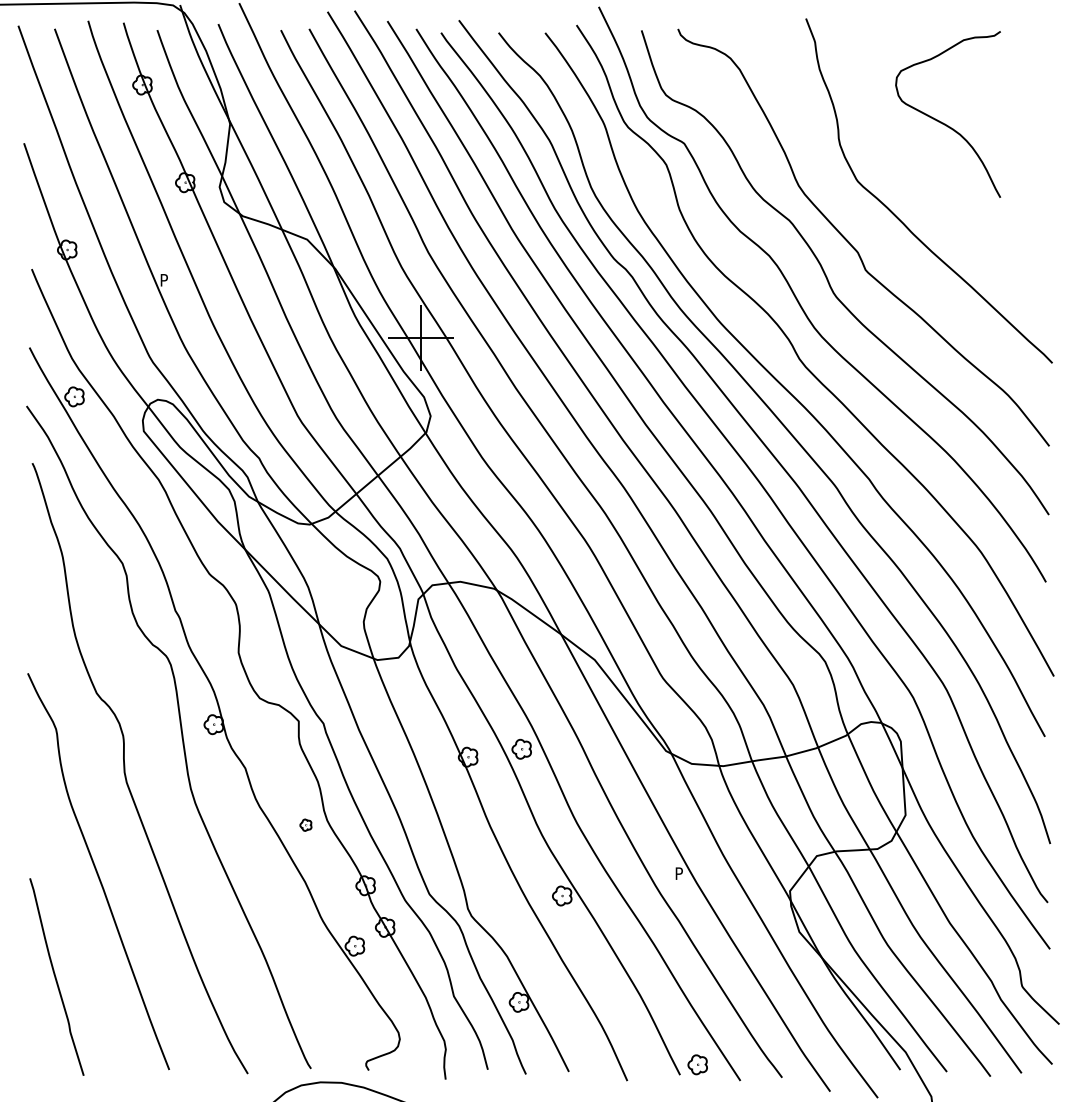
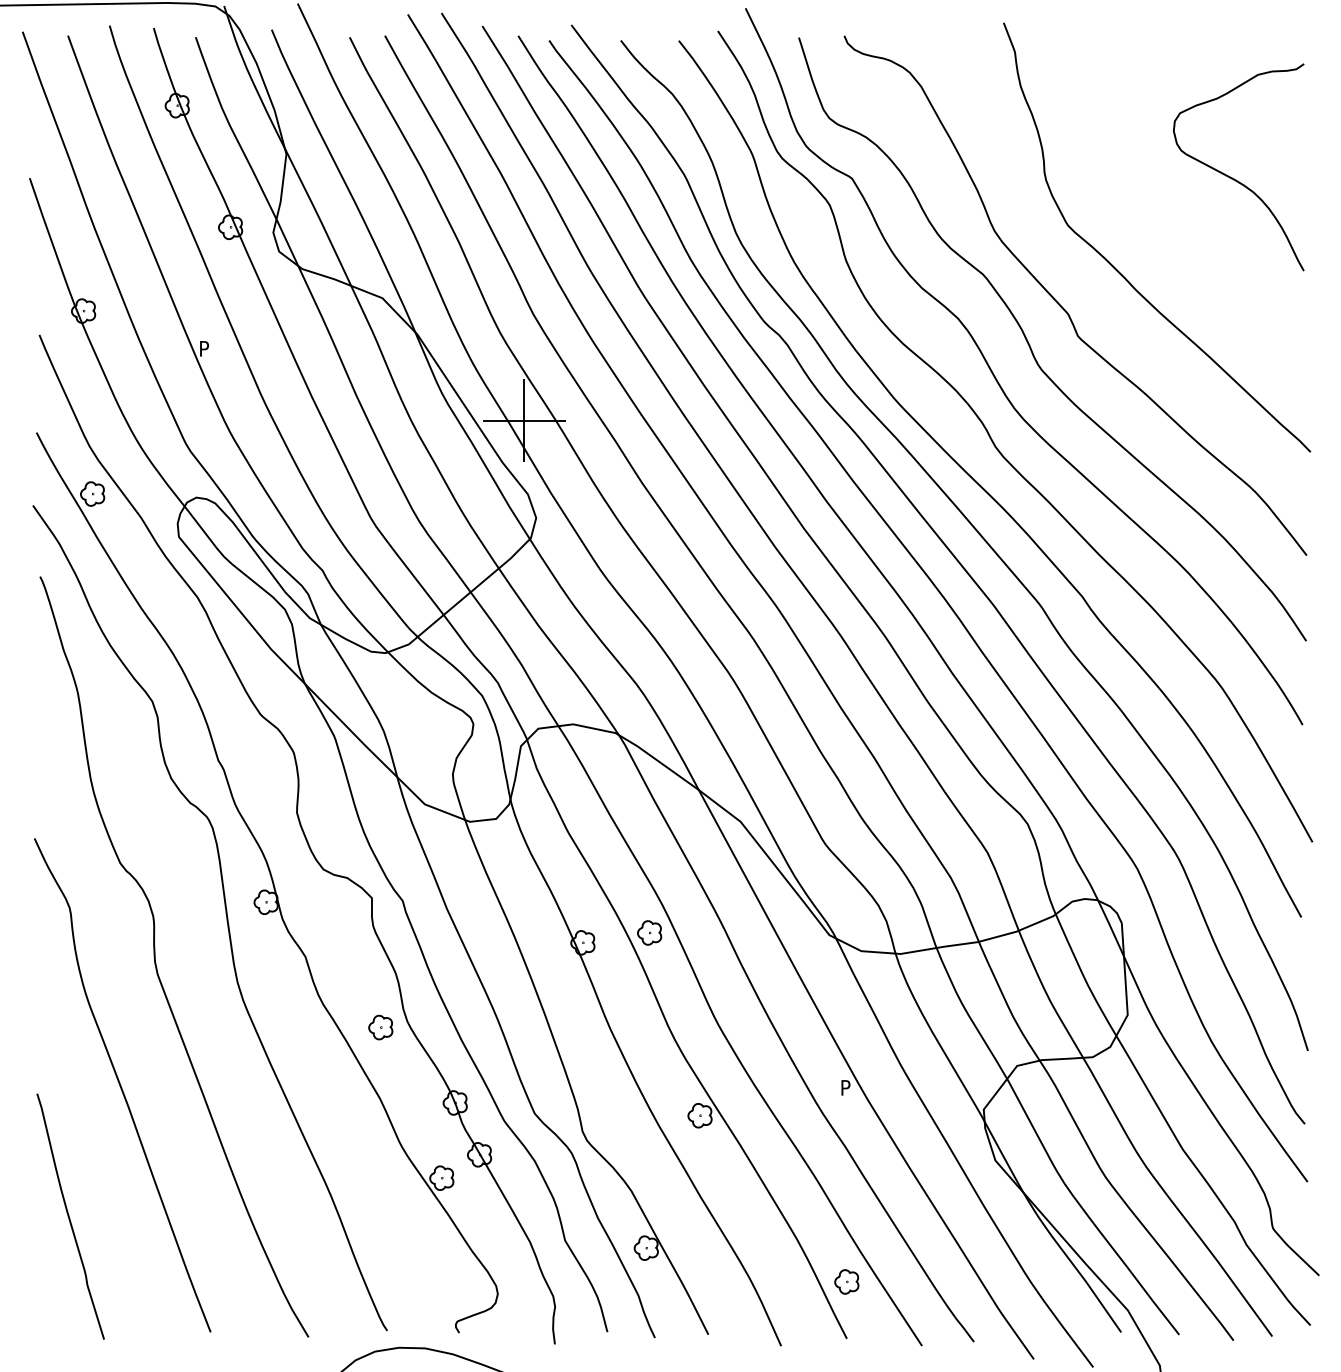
curve: (943, 122) -> (1232, 177), moved
part: (305, 825) -> (380, 1027), size x1.67
part: (697, 1064) -> (846, 1281), moved

